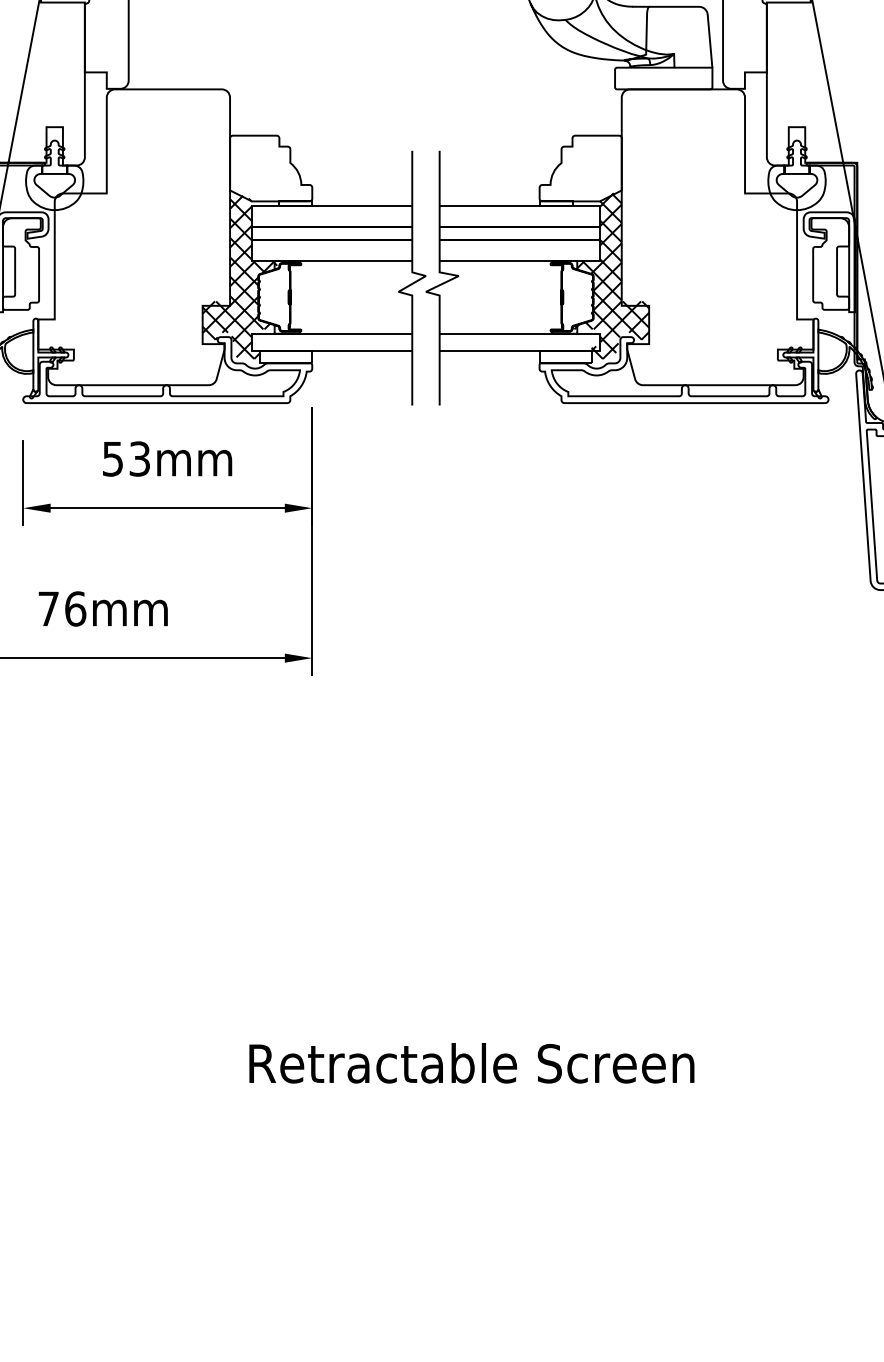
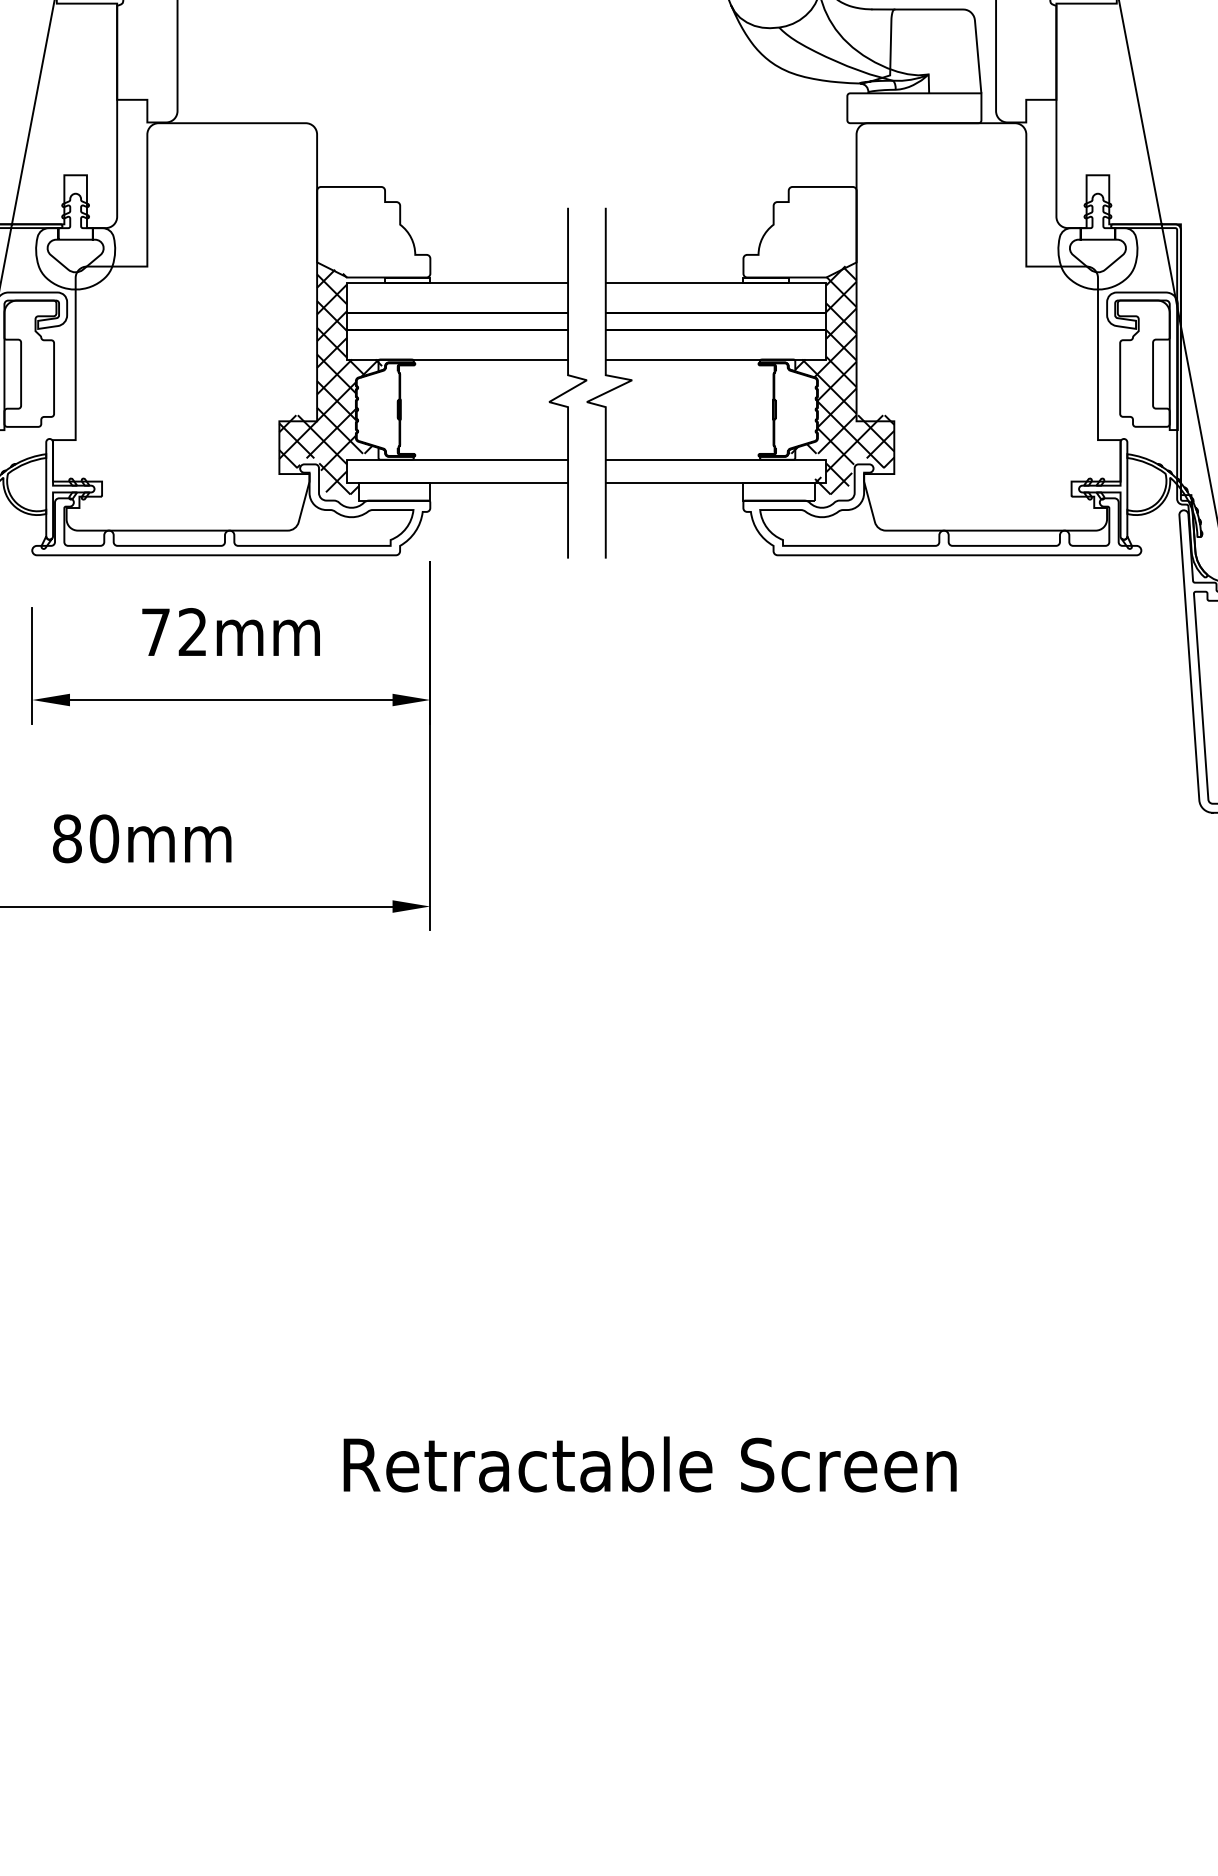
text: (126, 459) -> (174, 632), 53mm -> 72mm
text: (62, 608) -> (86, 838), 76mm -> 80mm

